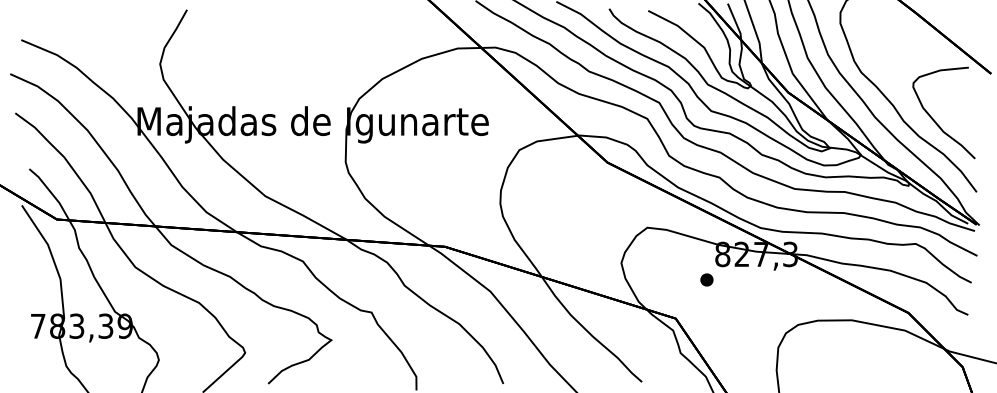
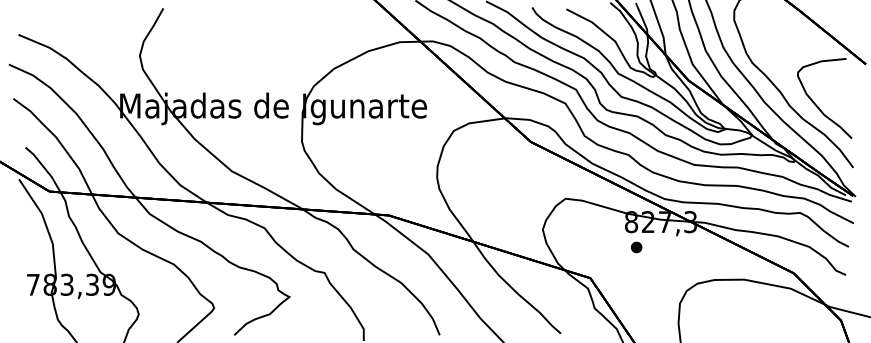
part: (706, 280) -> (636, 247), moved

